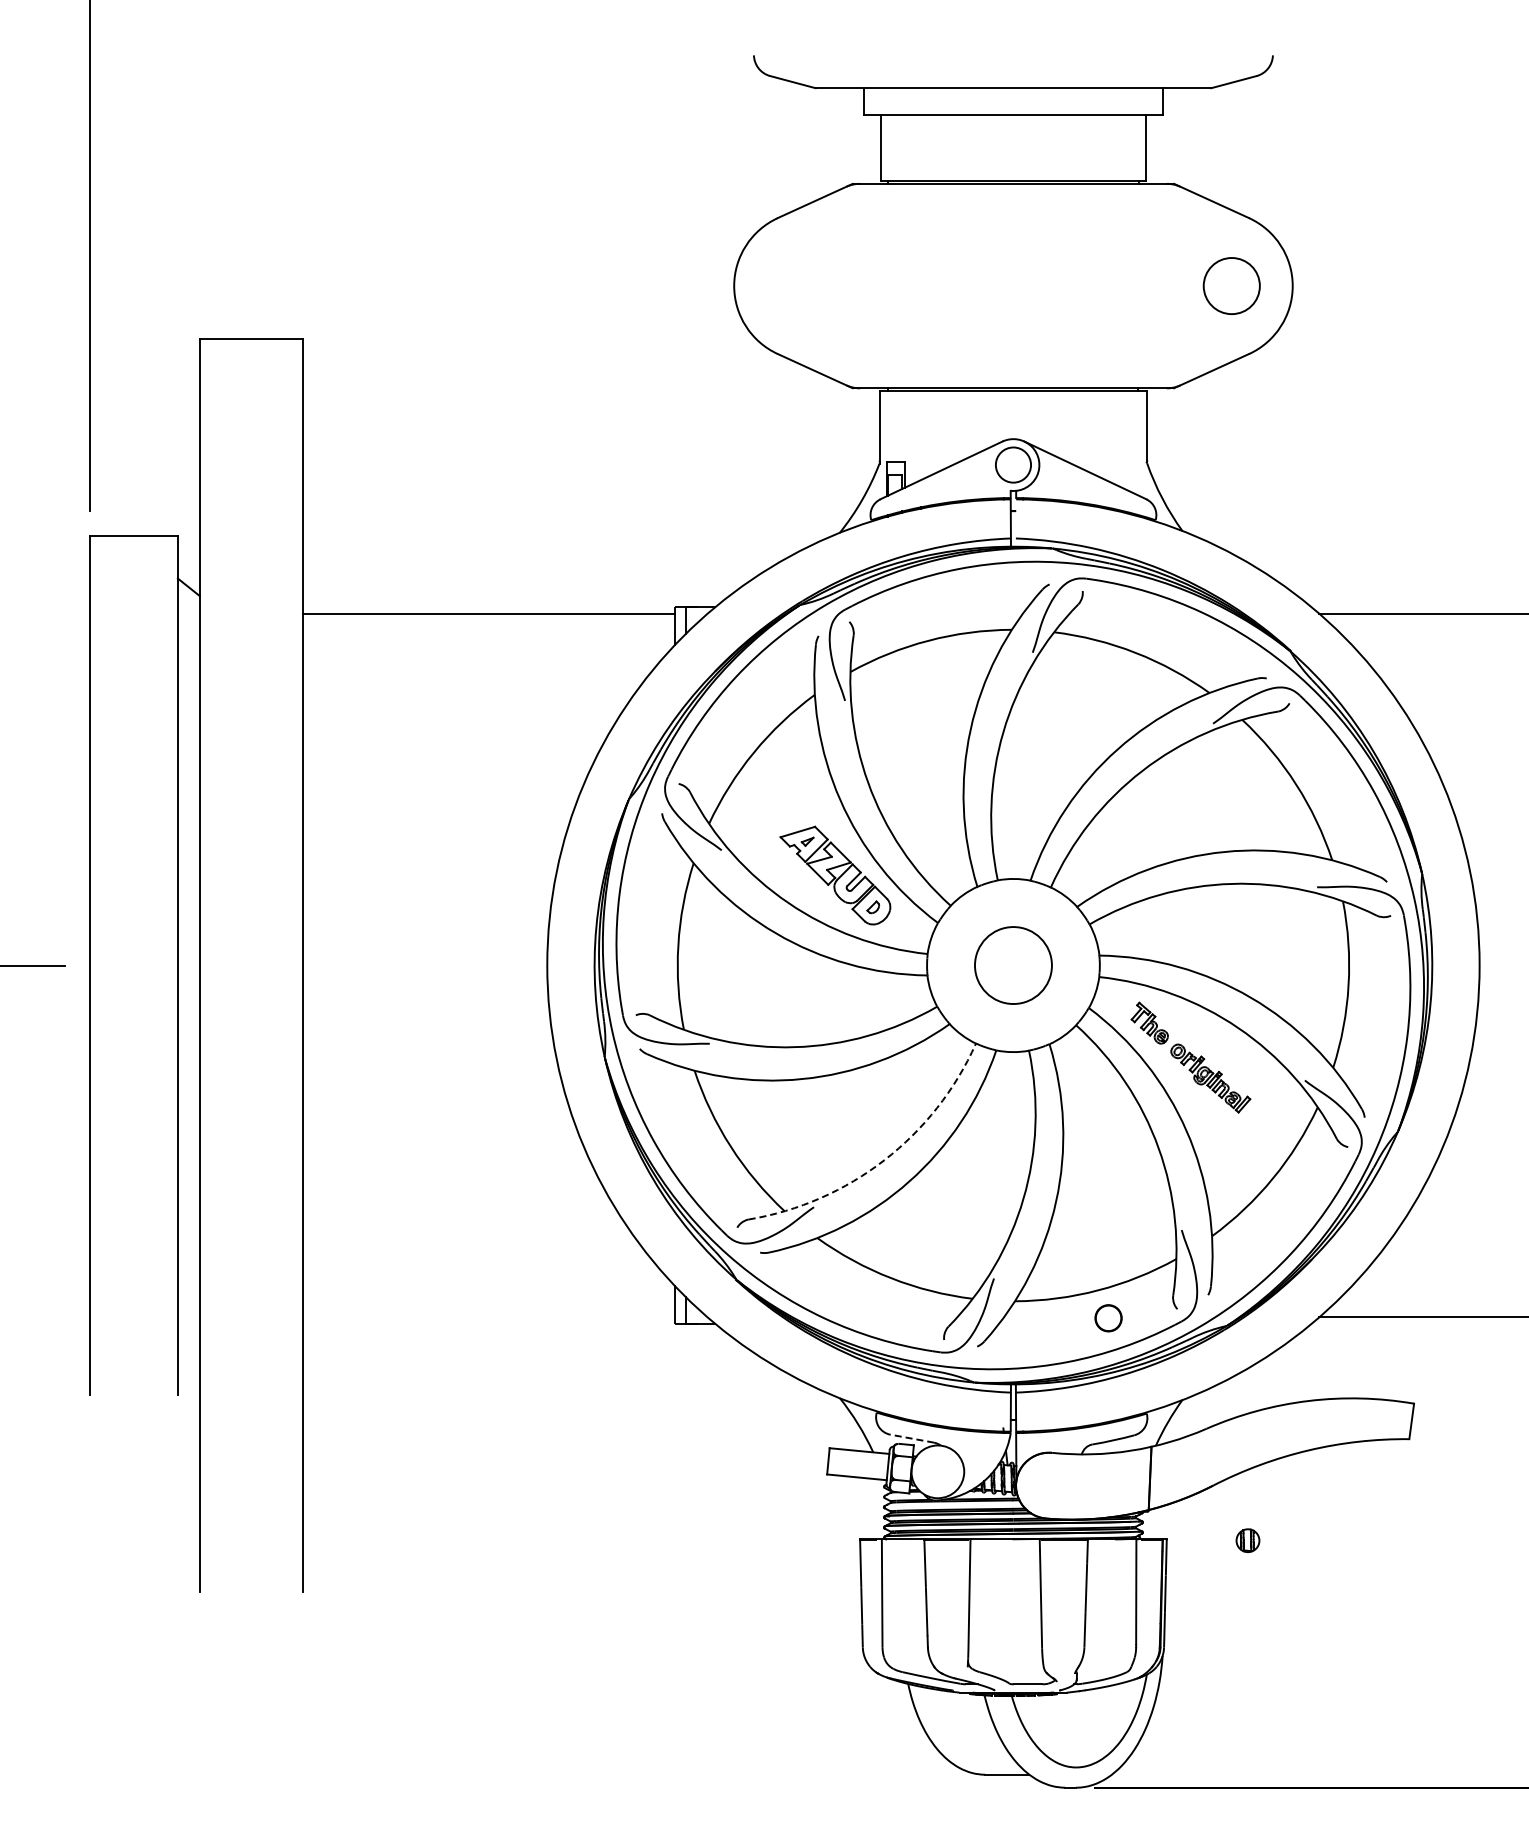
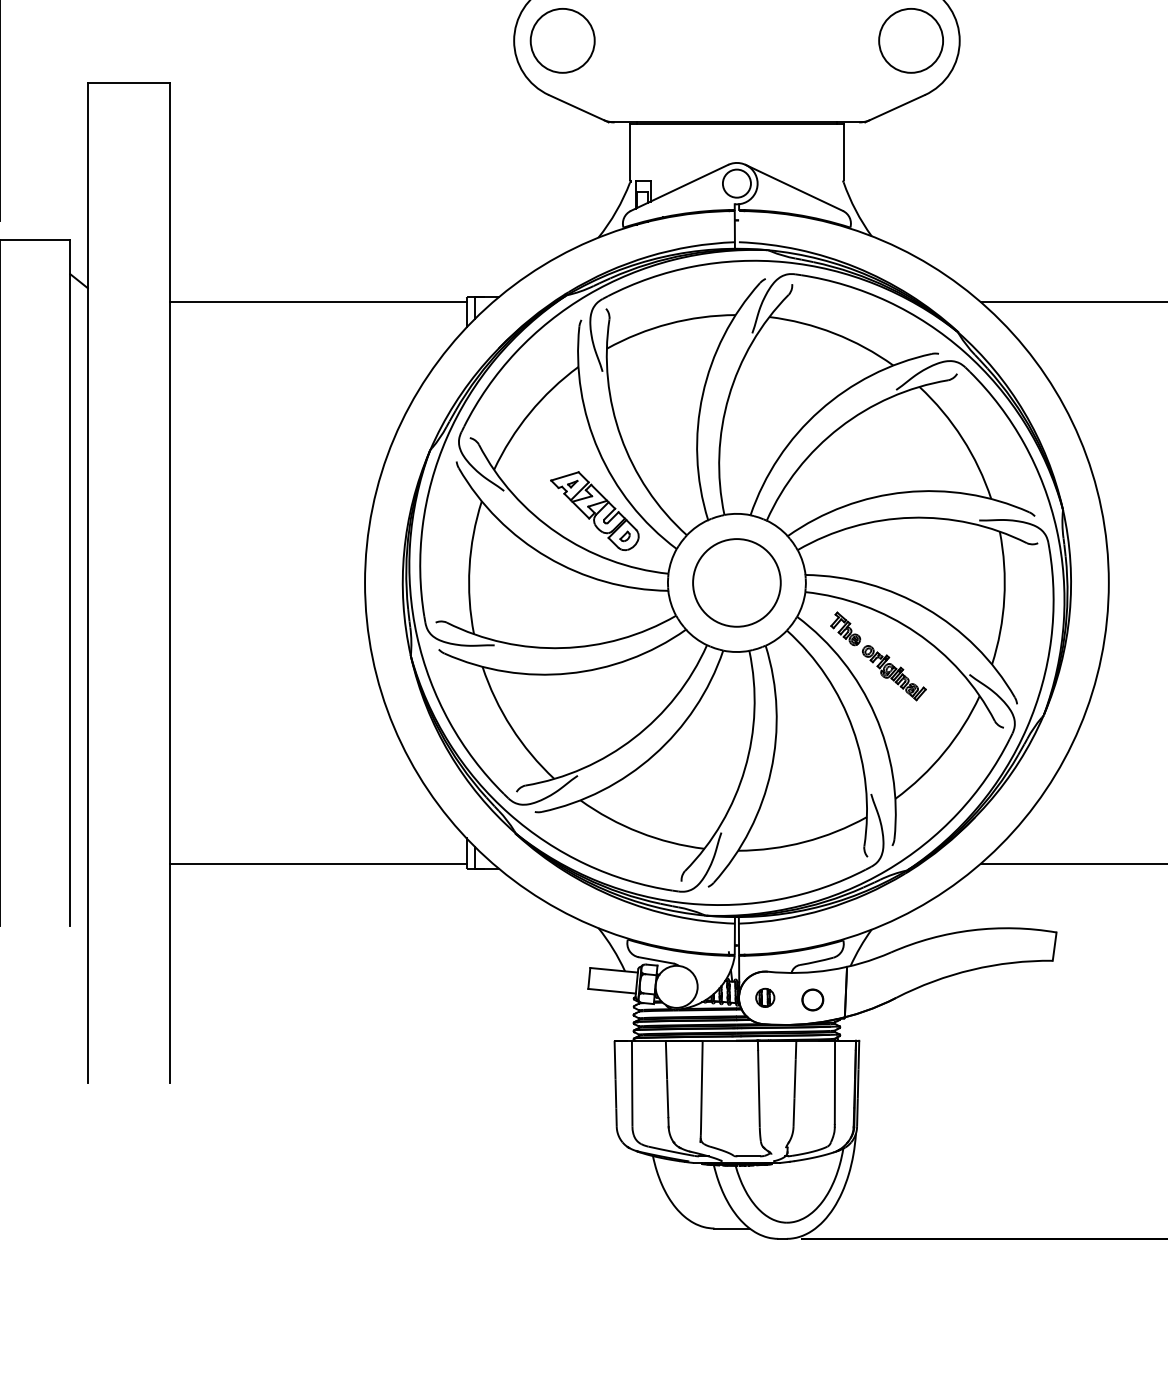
circle: (1231, 285) -> (910, 40), size x1.43
circle: (795, 286) -> (563, 41), added
circle: (1013, 965) -> (736, 582), size x1.43
arc: (884, 1160) -> (634, 738), dashed -> solid
line: (488, 1317) -> (318, 863), added
circle: (1108, 1318) -> (812, 1000), moved
line: (911, 1438) -> (655, 960), dashed -> solid
part: (1247, 1540) -> (764, 997), moved

